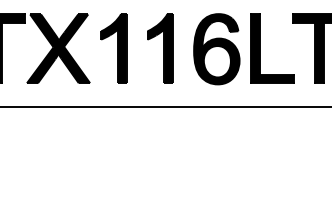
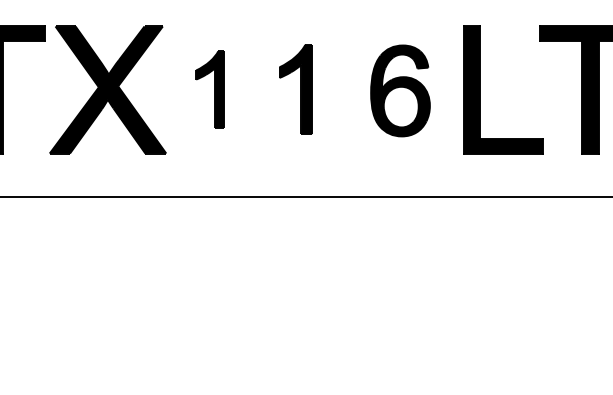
part: (113, 48) -> (209, 89), size x0.6
part: (160, 48) -> (296, 89), size x0.7
part: (216, 49) -> (399, 91), size x0.7

